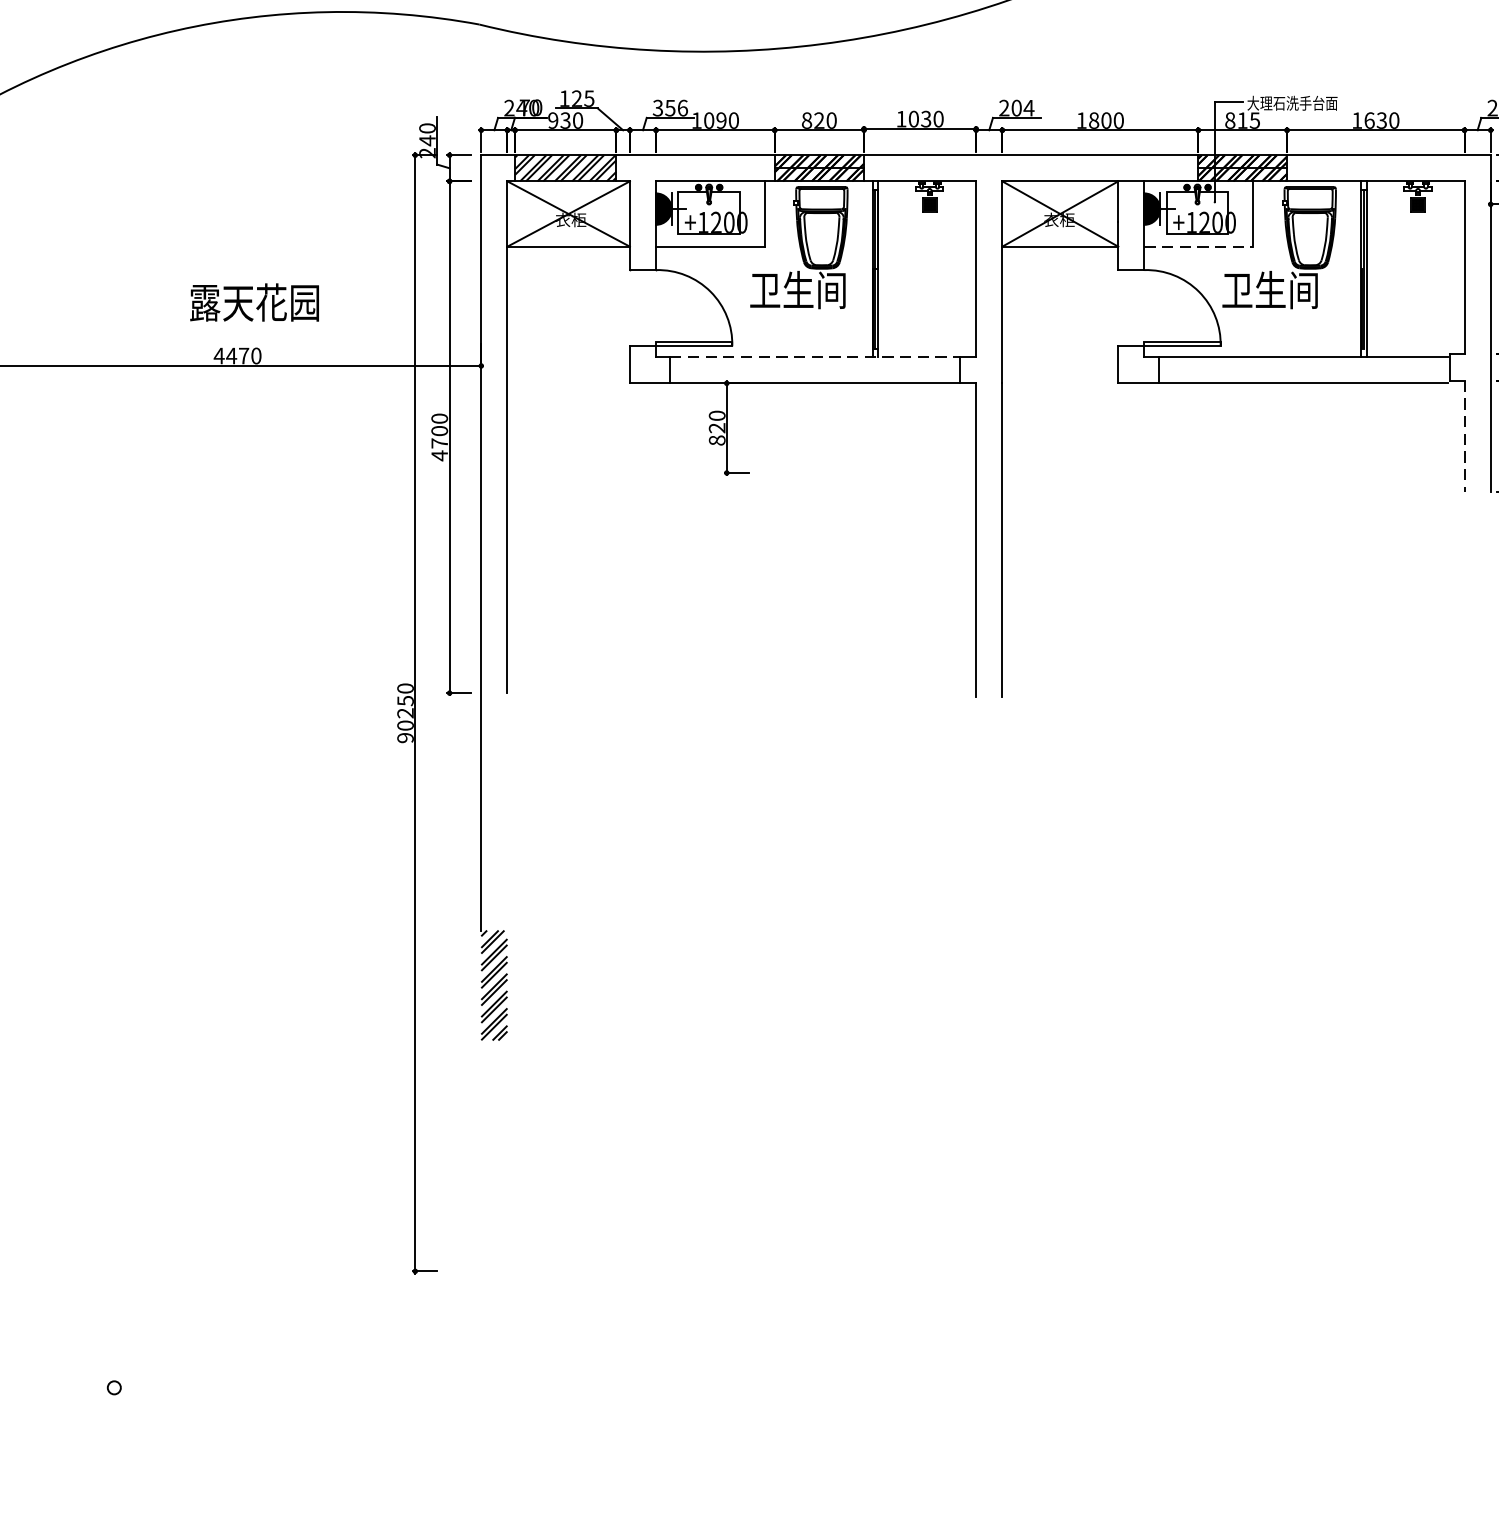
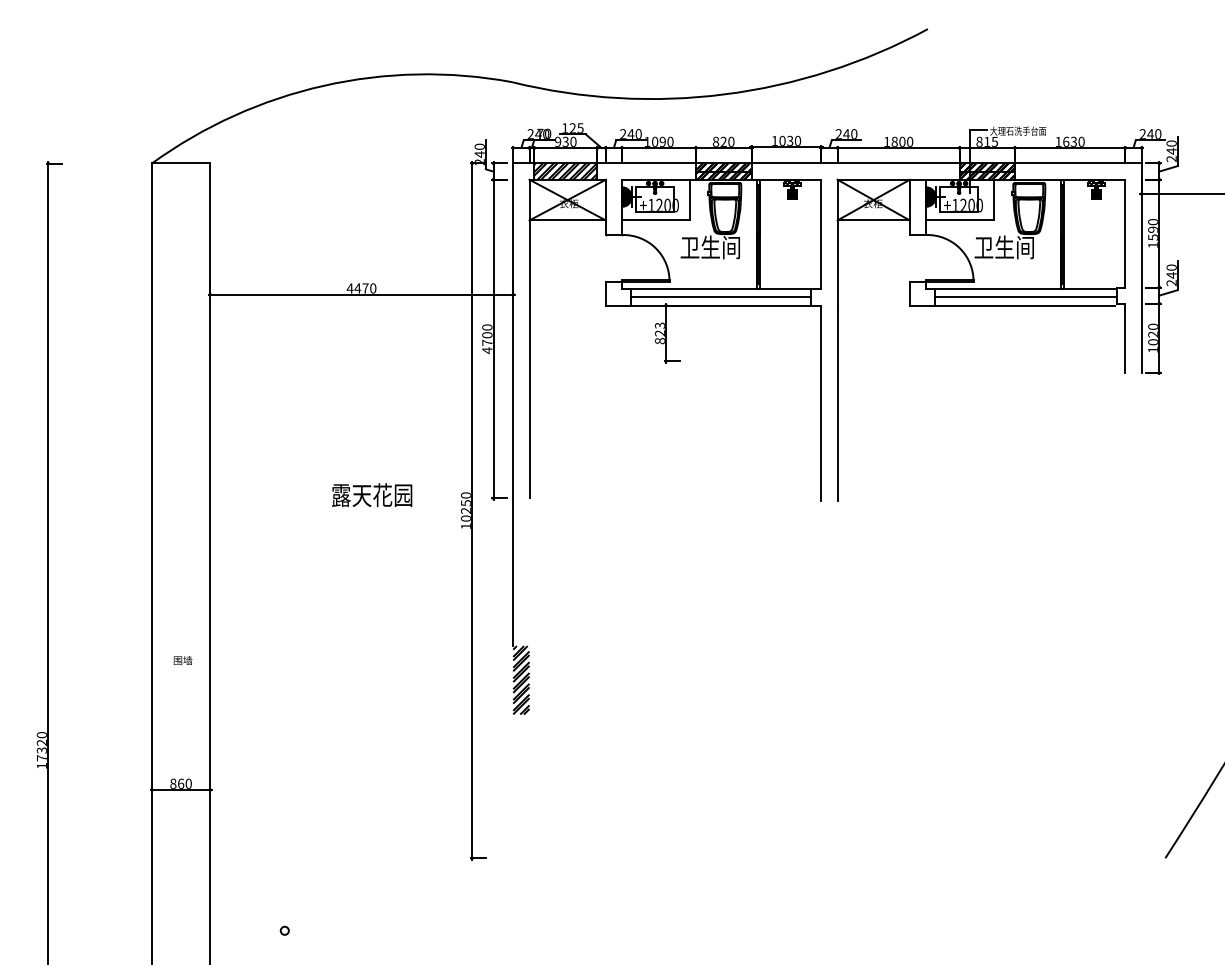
text: (669, 107) -> (630, 133), 356 -> 240
text: (1023, 107) -> (850, 133), 204 -> 240
line: (1198, 246) -> (959, 220), dashed -> solid
text: (255, 303) -> (372, 495), moved
line: (815, 357) -> (721, 289), dashed -> solid
line: (814, 370) -> (720, 297), added
line: (1302, 370) -> (1024, 297), added
text: (716, 415) -> (659, 325), 820 -> 823
line: (1464, 436) -> (1125, 338), dashed -> solid
text: (404, 738) -> (465, 526), 90250 -> 10250

